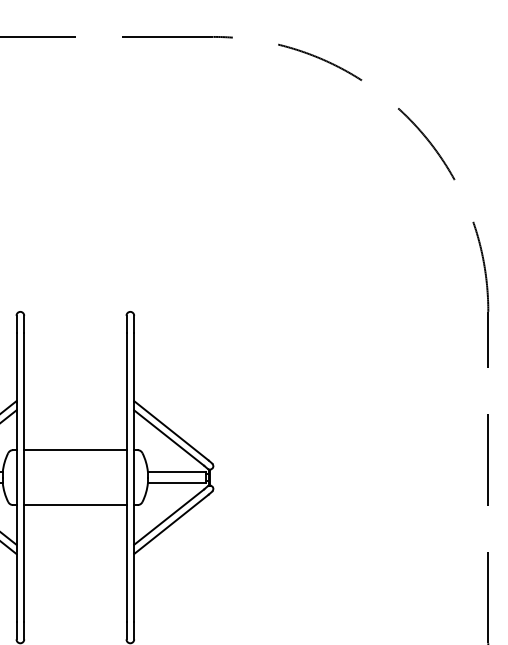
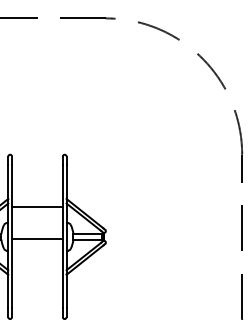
line: (75, 450) -> (37, 207), moved
line: (75, 505) -> (37, 238), moved

